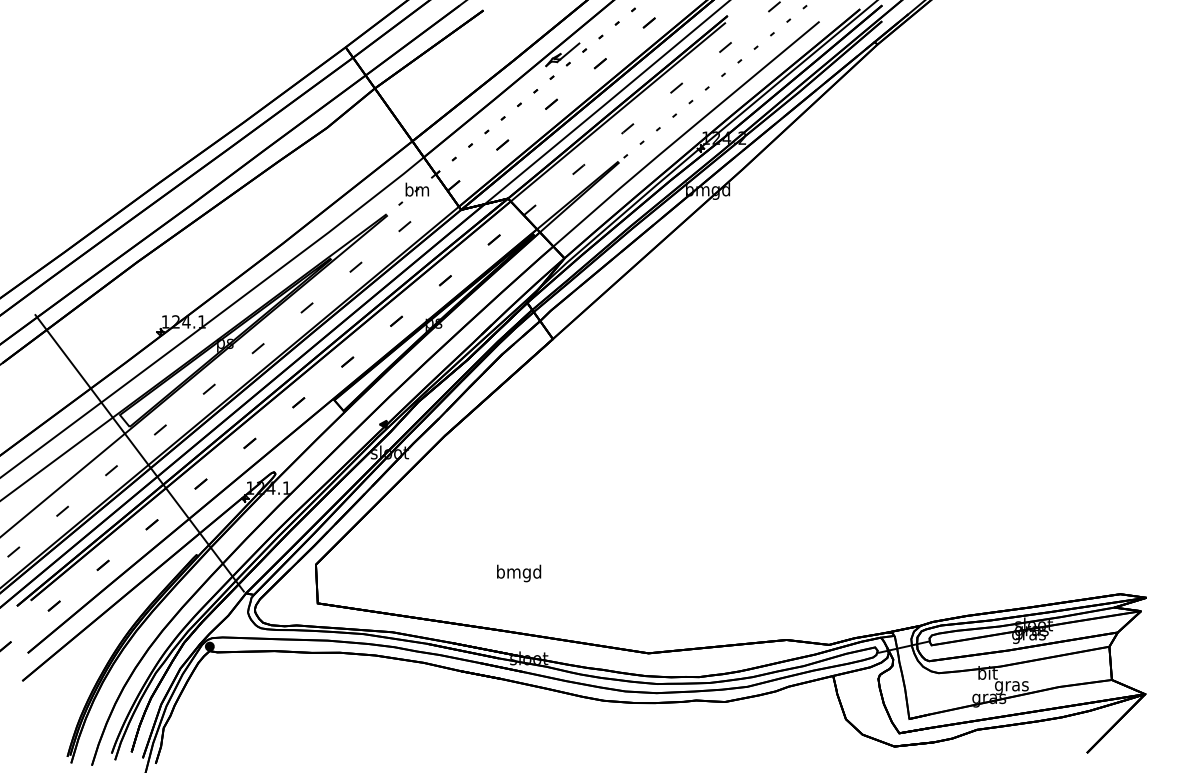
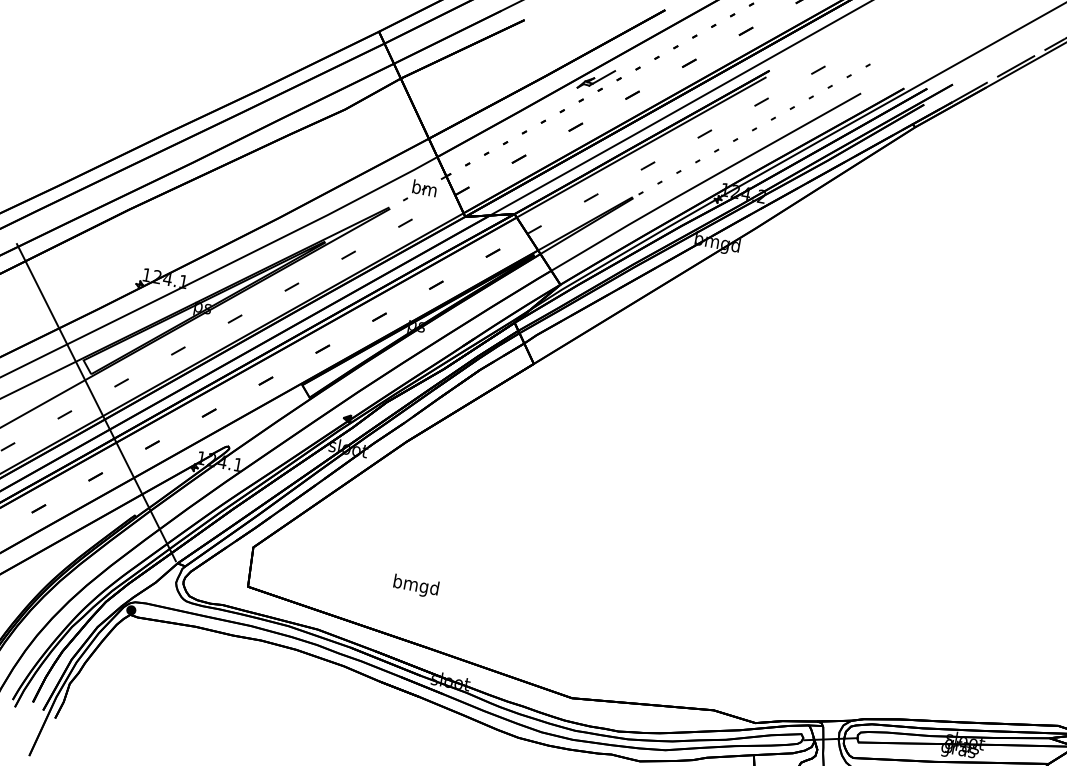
text: (519, 573) -> (416, 586), moved

